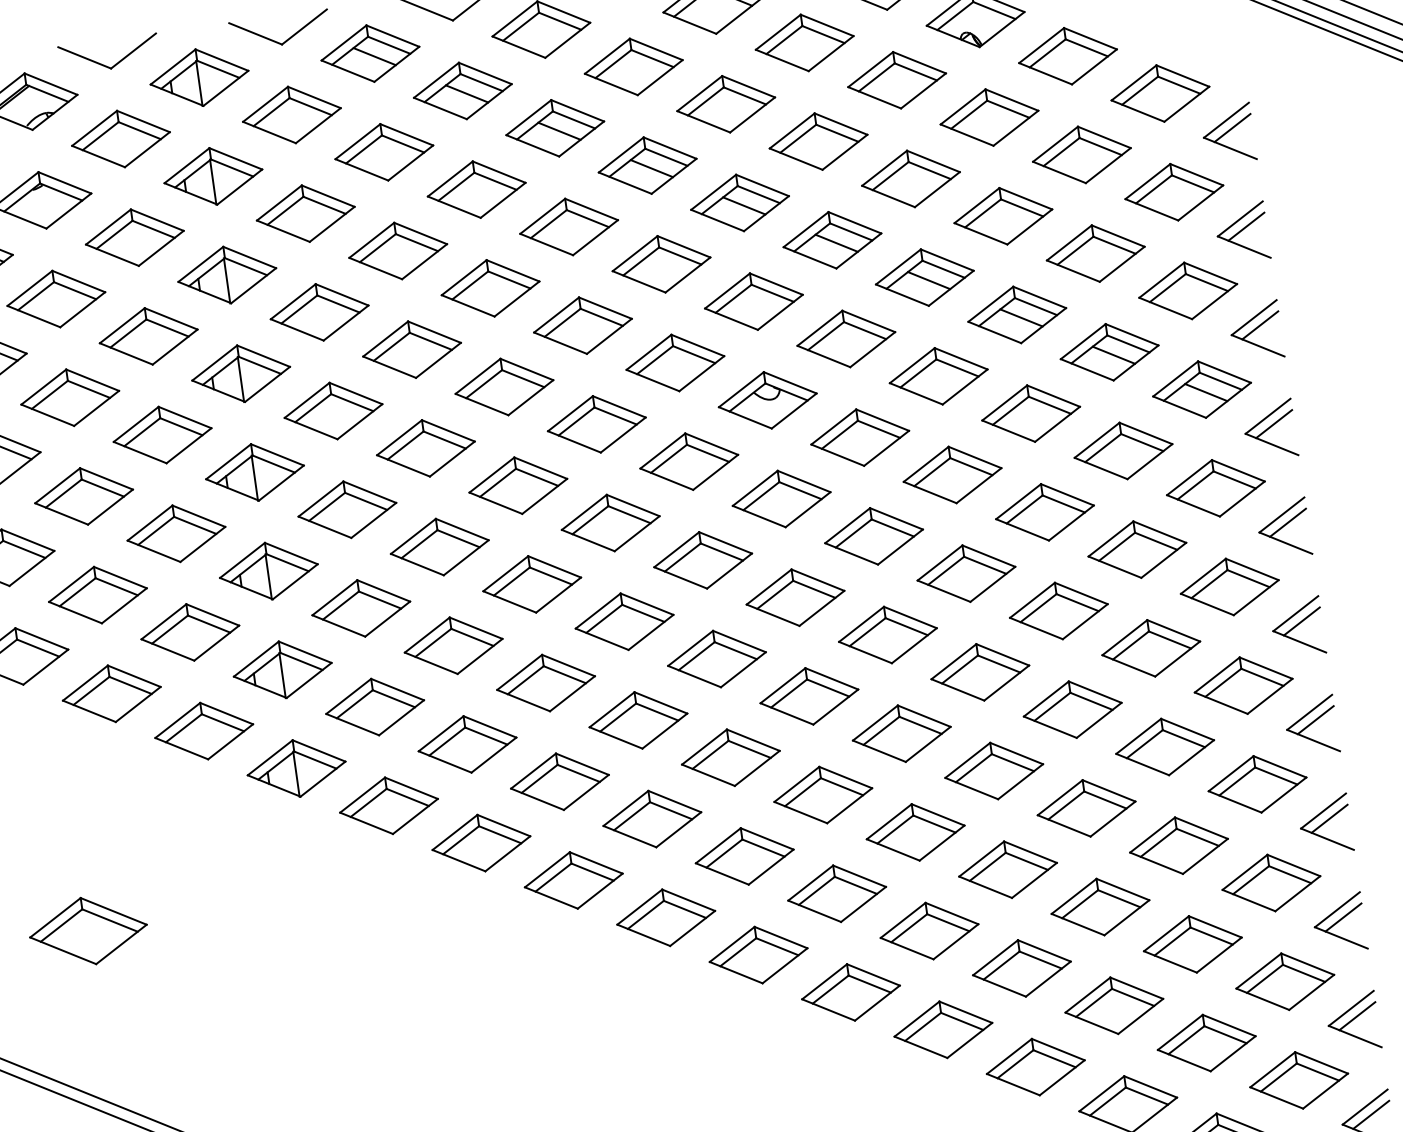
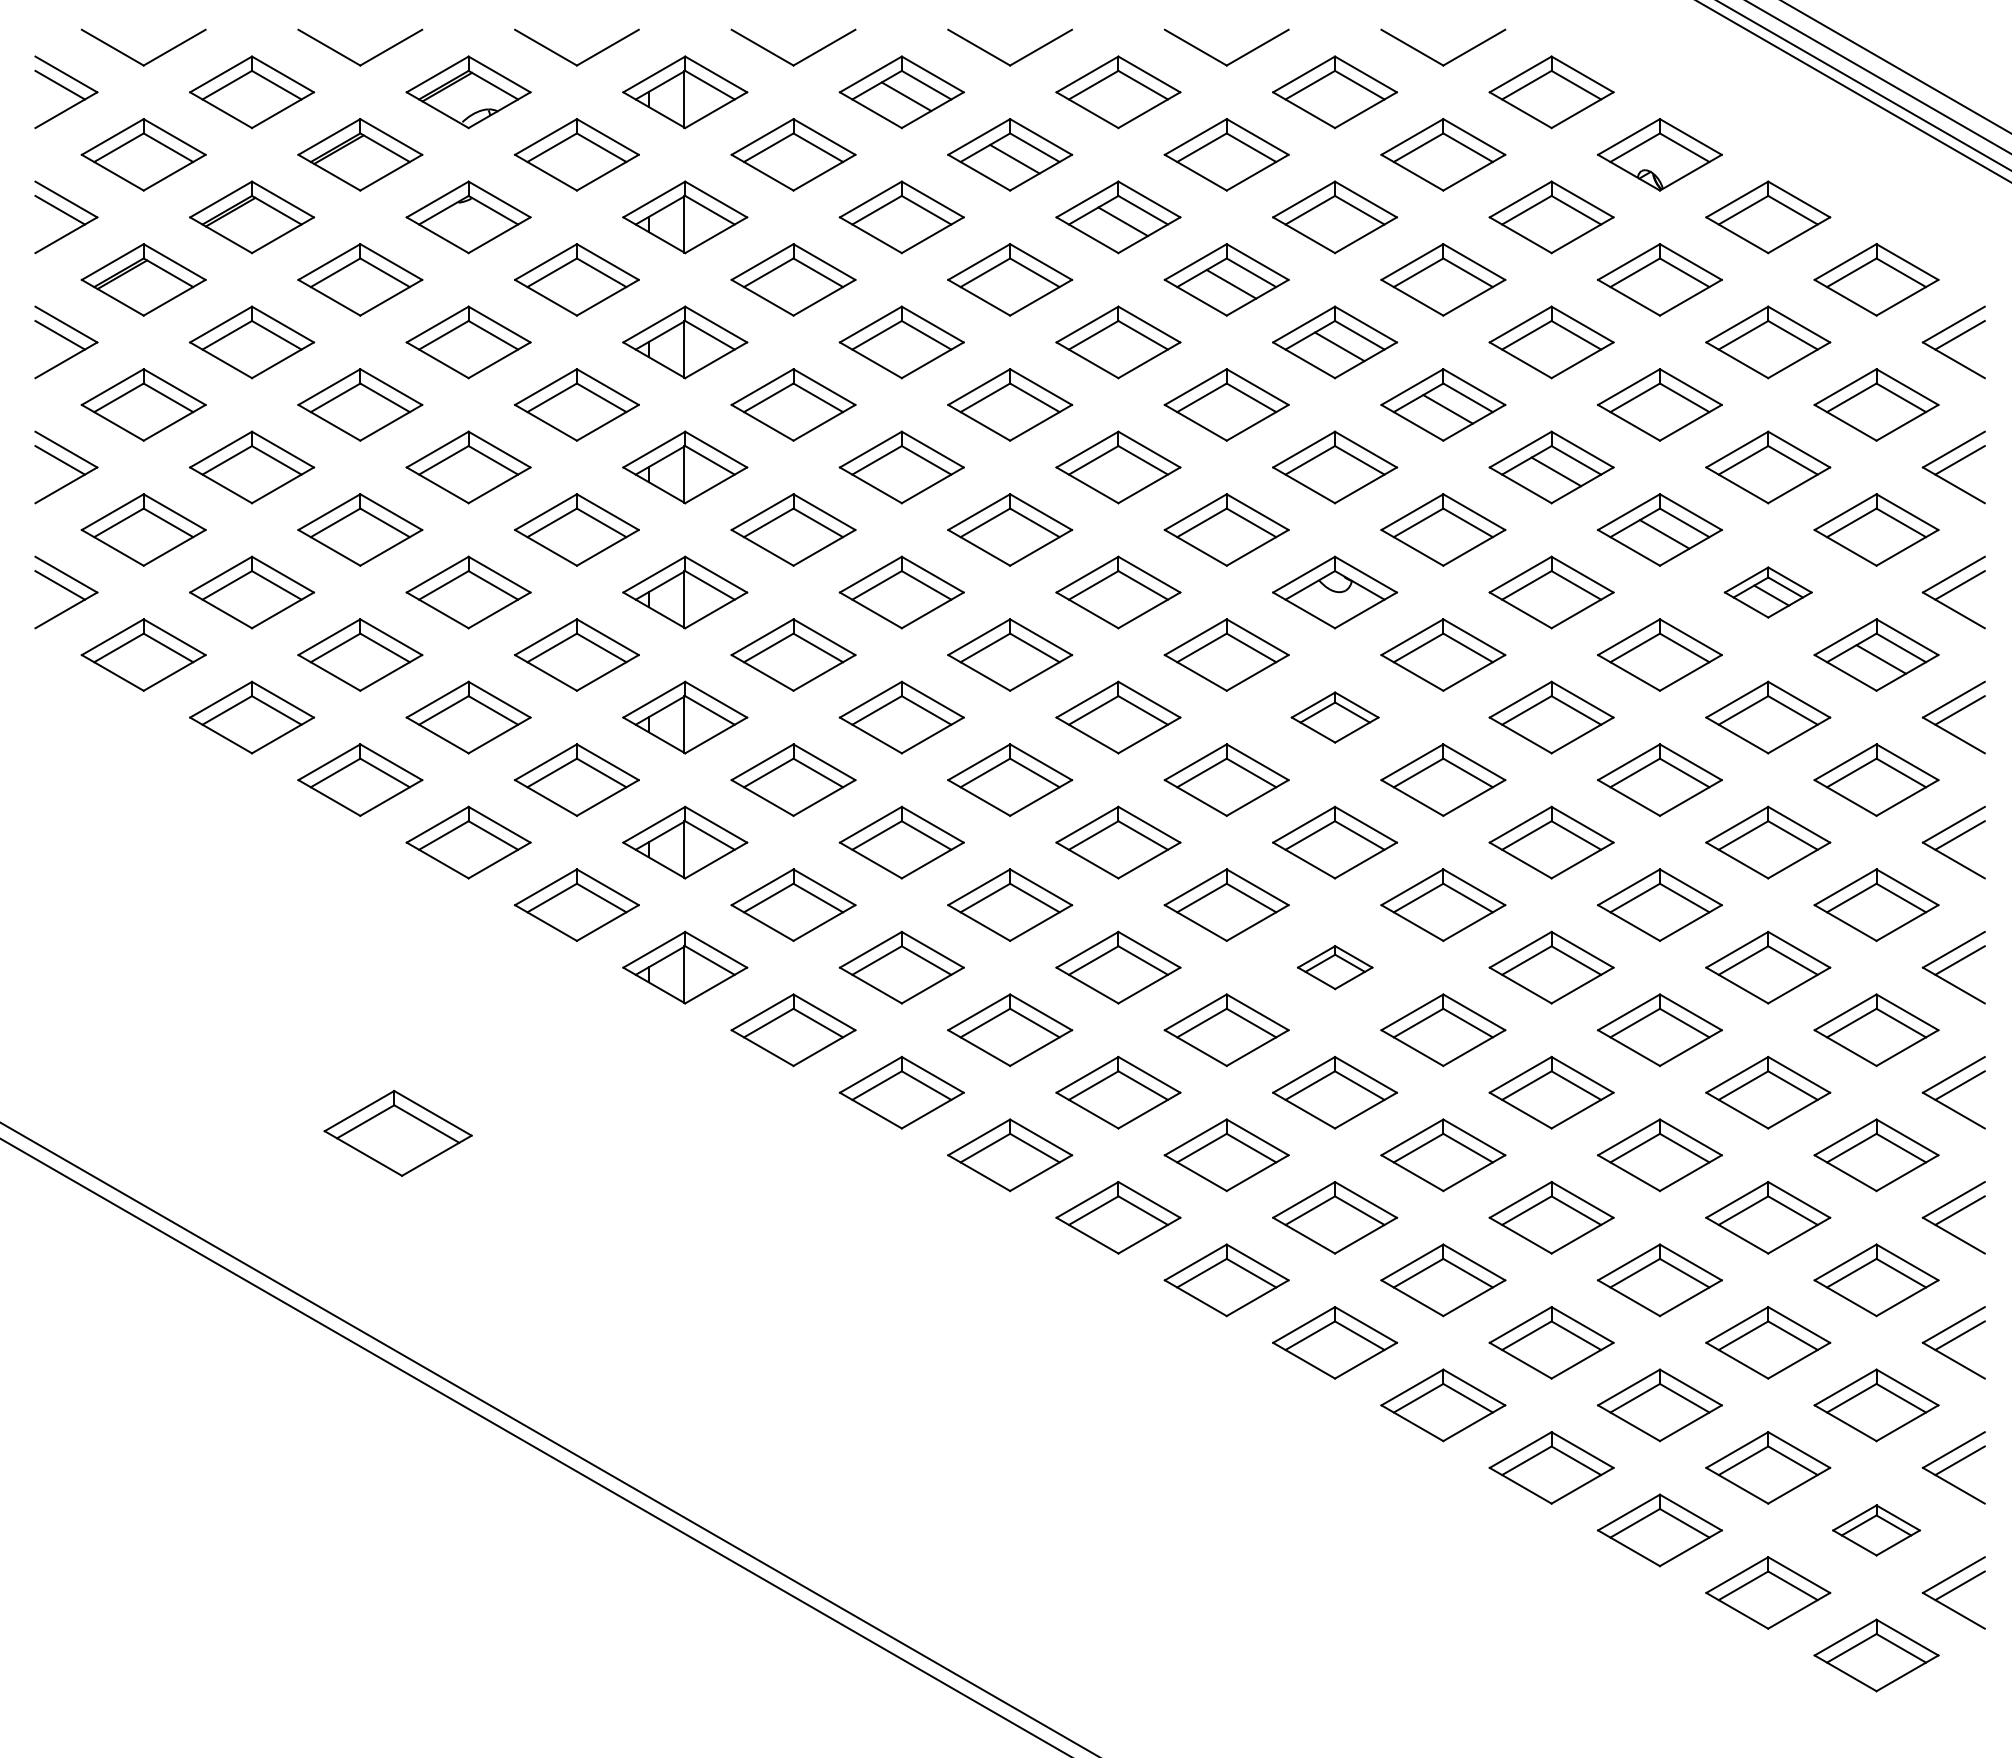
part: (1109, 352) -> (1768, 592), size x0.7
part: (782, 498) -> (1335, 717), size x0.7
part: (809, 696) -> (1335, 967), size x0.6
part: (1299, 1080) -> (1876, 1530), size x0.7

